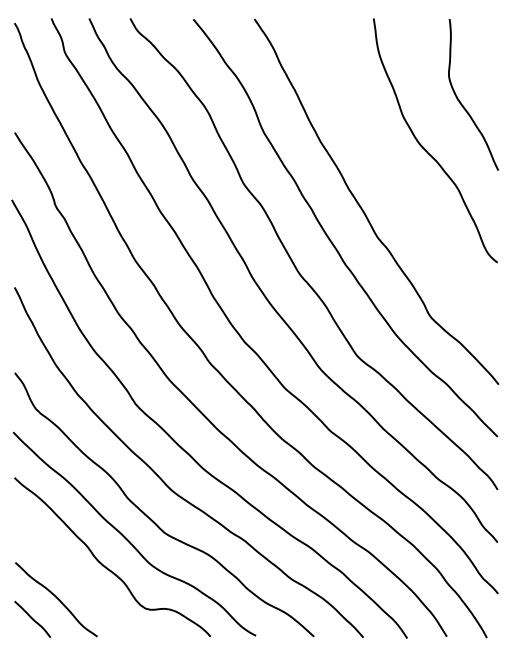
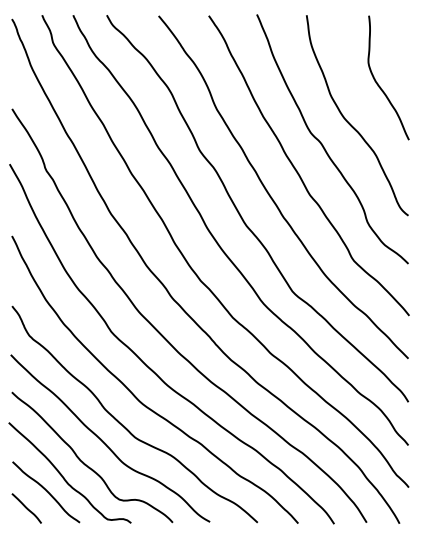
curve: (394, 177) -> (323, 145), added
curve: (78, 581) -> (64, 477), added

